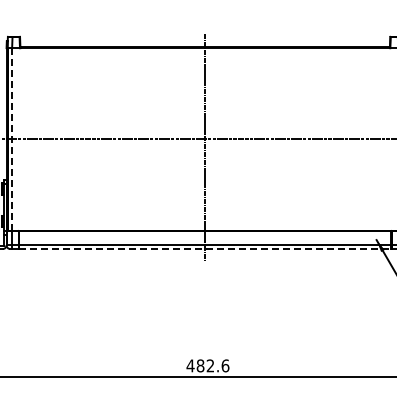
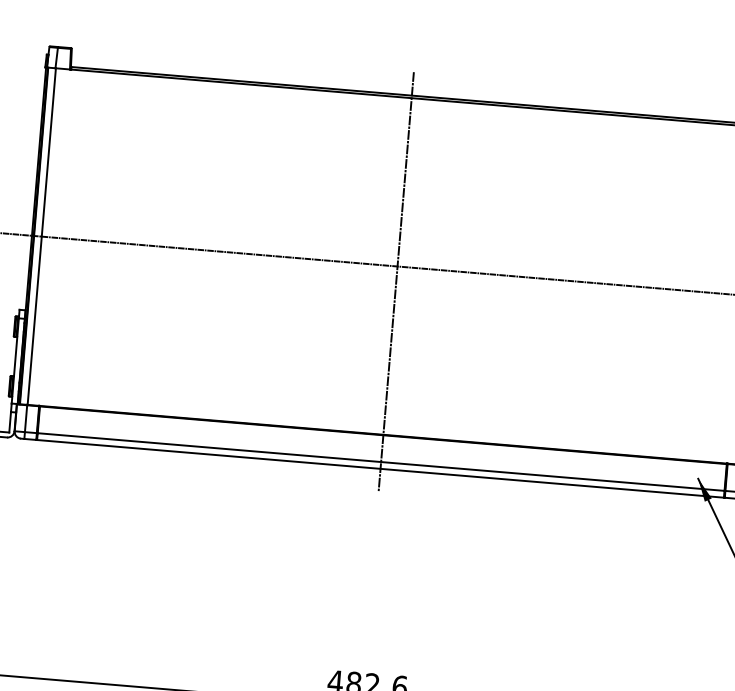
line: (12, 138) -> (42, 235), dashed -> solid
line: (205, 249) -> (381, 469), dashed -> solid

